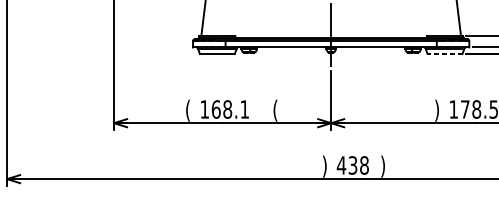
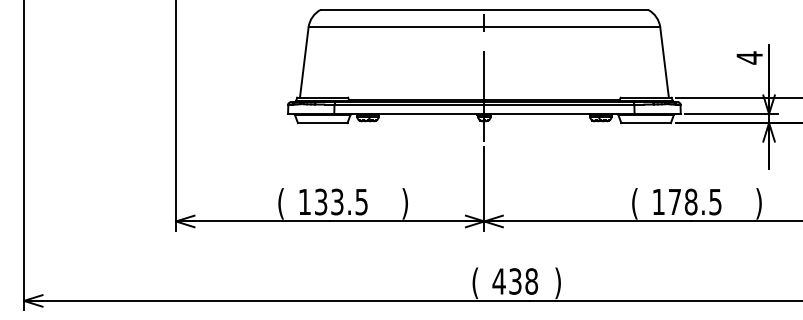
line: (445, 54) -> (646, 123), dashed -> solid
text: (229, 109) -> (340, 201), 168.1 -> 133.5
text: (274, 110) -> (404, 203), ( -> )
text: (436, 110) -> (634, 203), ) -> (
text: (324, 166) -> (475, 283), ) -> (

